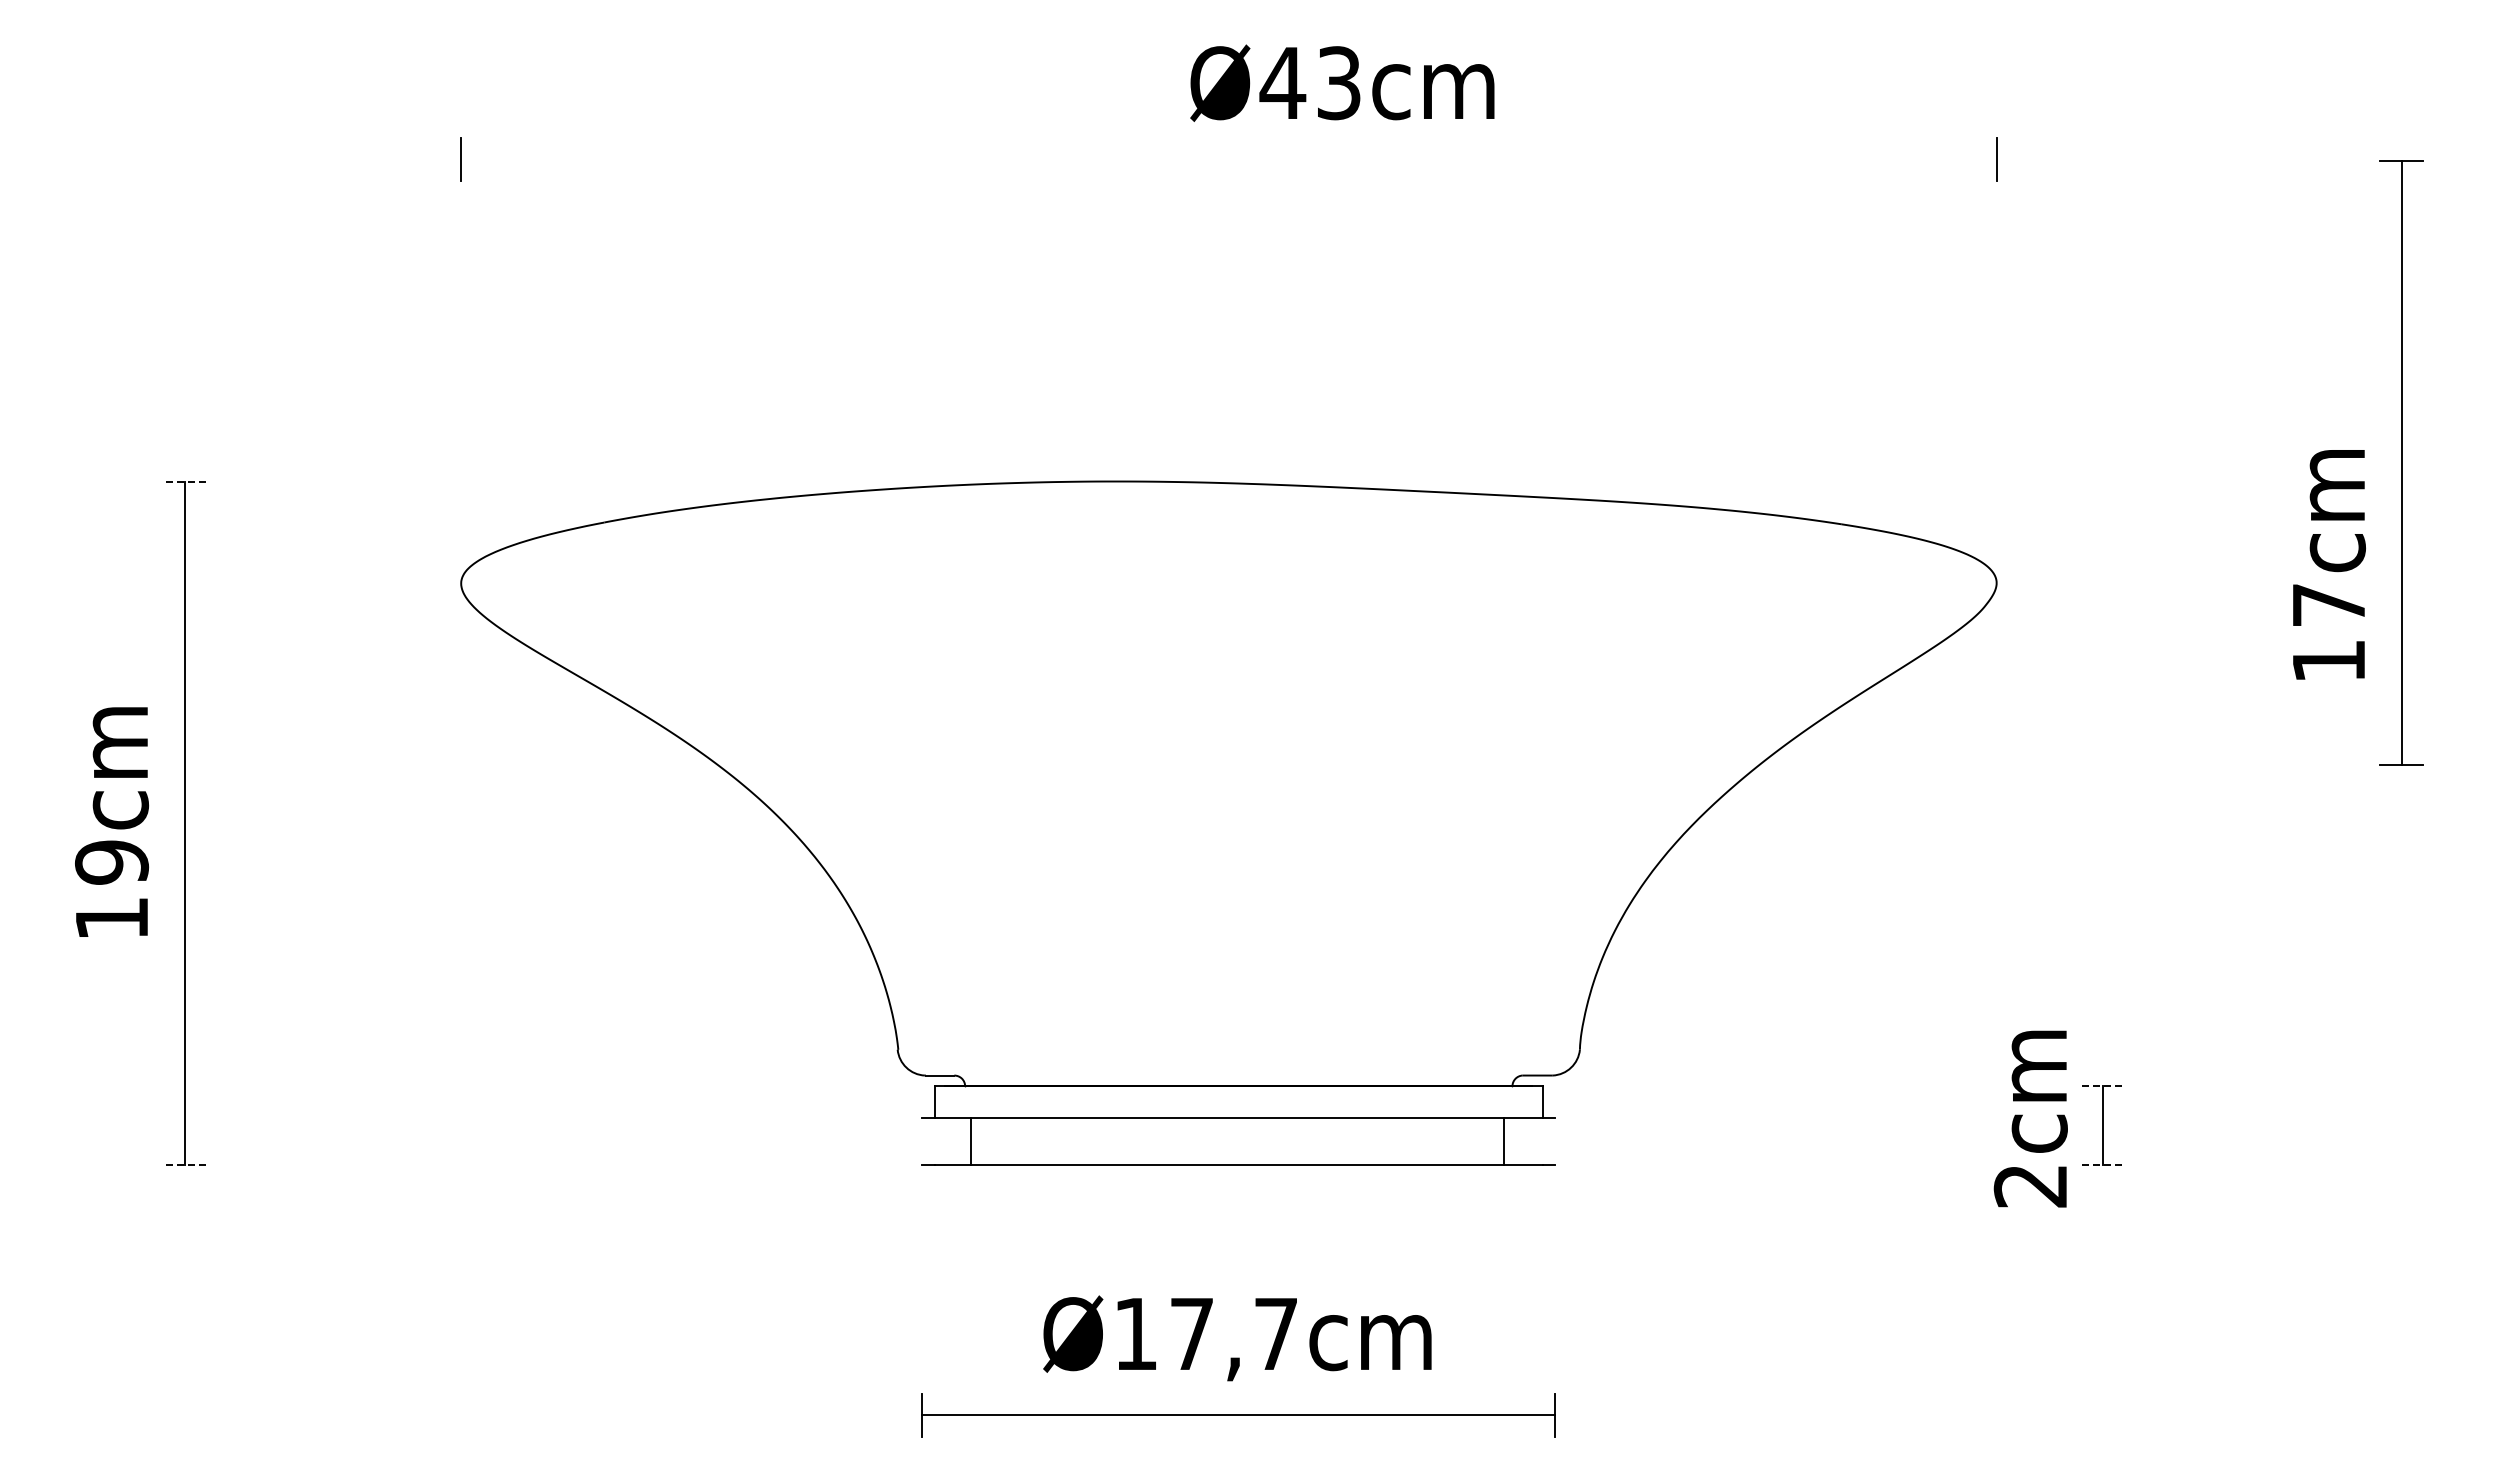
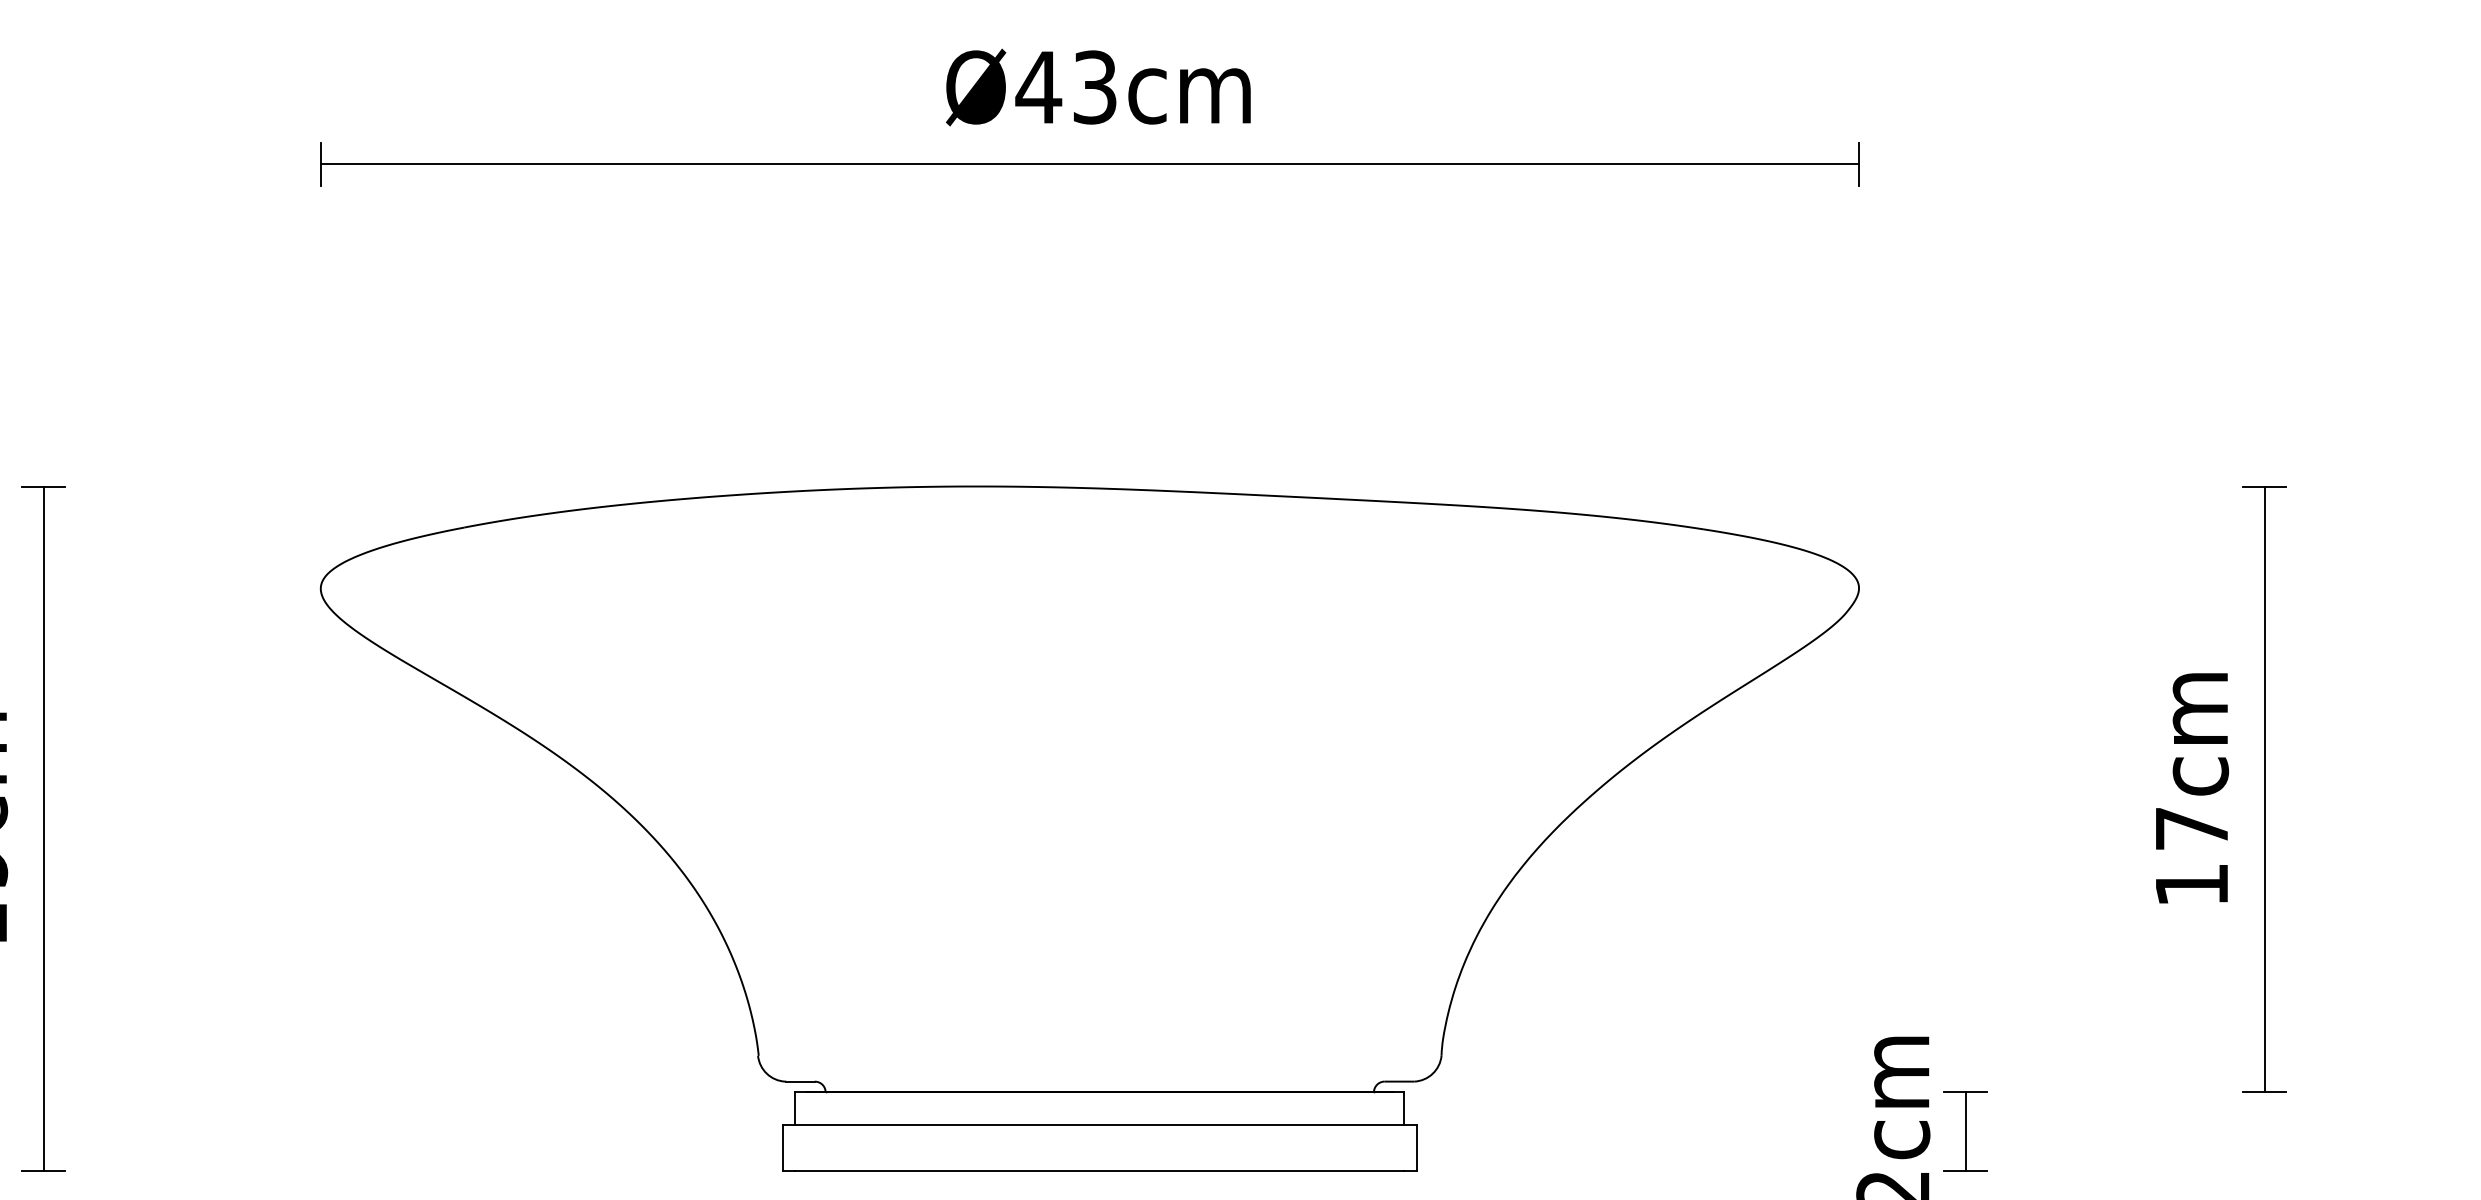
text: (1342, 82) -> (1098, 86), moved
line: (1228, 159) -> (1089, 163), added
part: (2401, 462) -> (2264, 789), moved
line: (184, 481) -> (43, 486), dashed -> solid
text: (2329, 564) -> (2192, 788), moved
line: (2103, 1086) -> (1966, 1092), dashed -> solid
line: (971, 1141) -> (782, 1147), moved
line: (1504, 1141) -> (1417, 1147), moved
line: (184, 1164) -> (43, 1170), dashed -> solid
line: (2103, 1164) -> (1966, 1170), dashed -> solid

